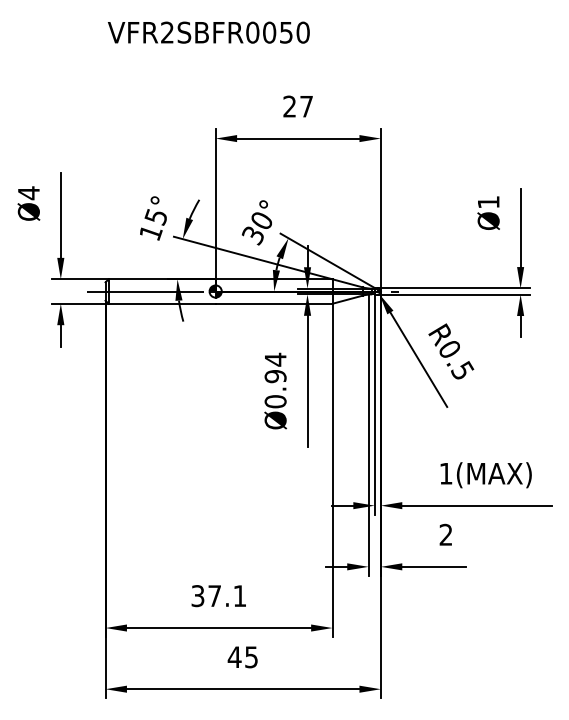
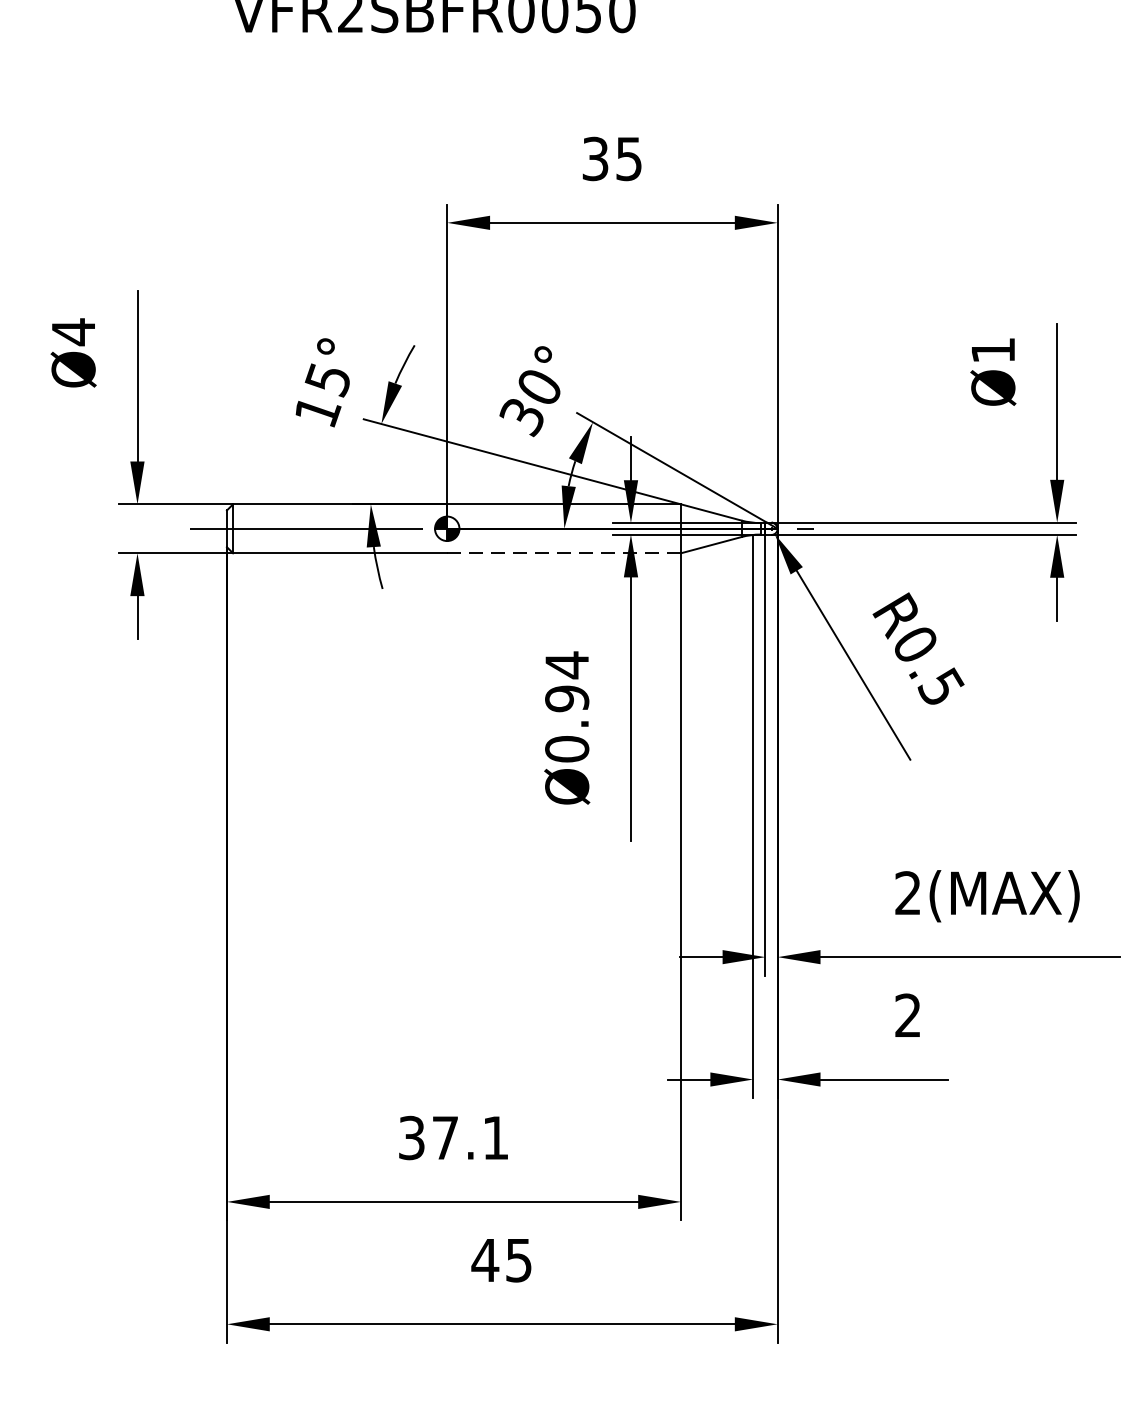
text: (297, 106) -> (610, 158), 27 -> 35
line: (274, 303) -> (564, 552), solid -> dashed
text: (445, 473) -> (906, 892), 1(MAX) -> 2(MAX)

